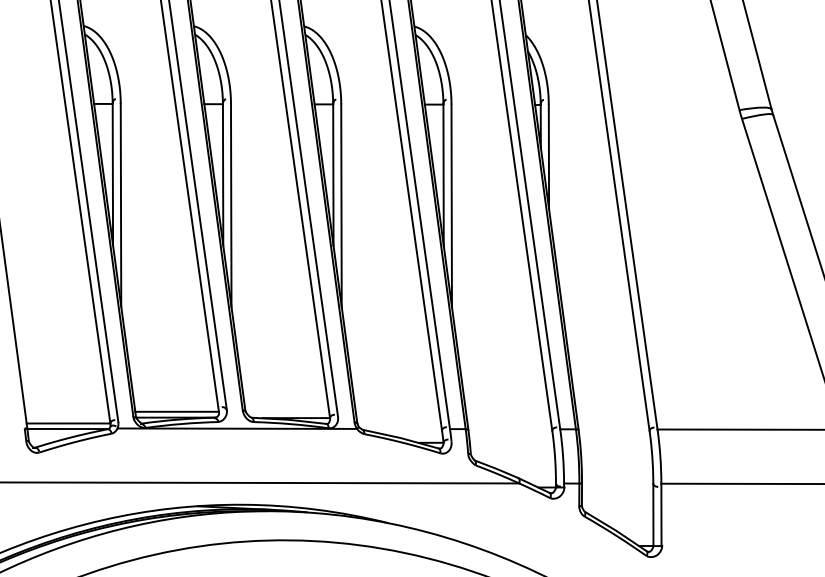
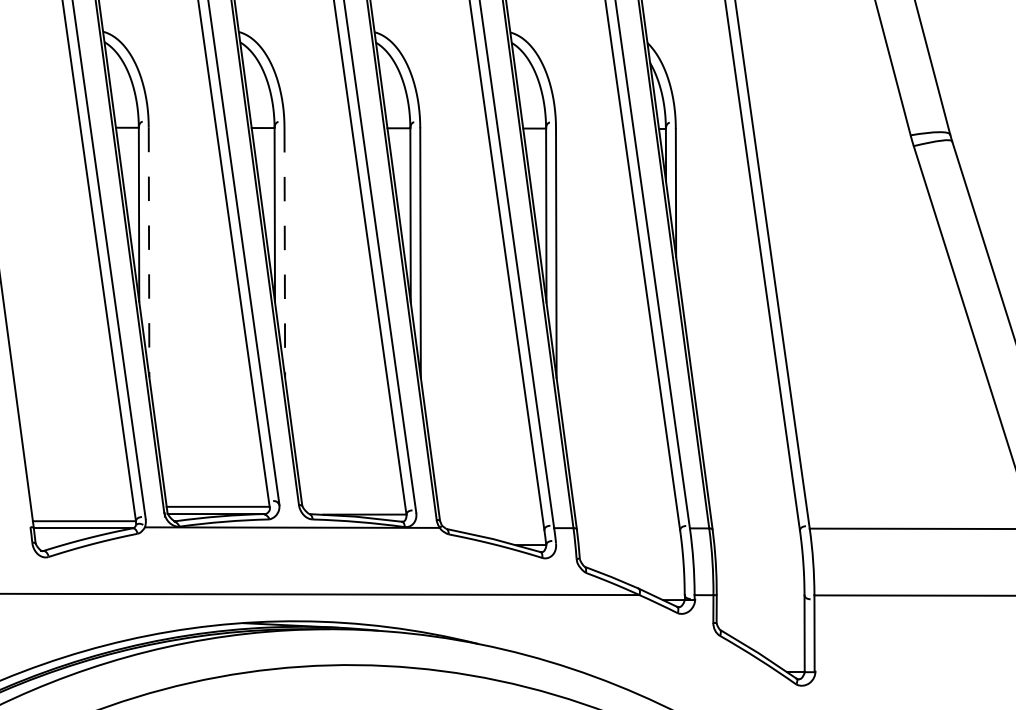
line: (121, 205) -> (149, 252), solid -> dashed
line: (230, 205) -> (284, 252), solid -> dashed

